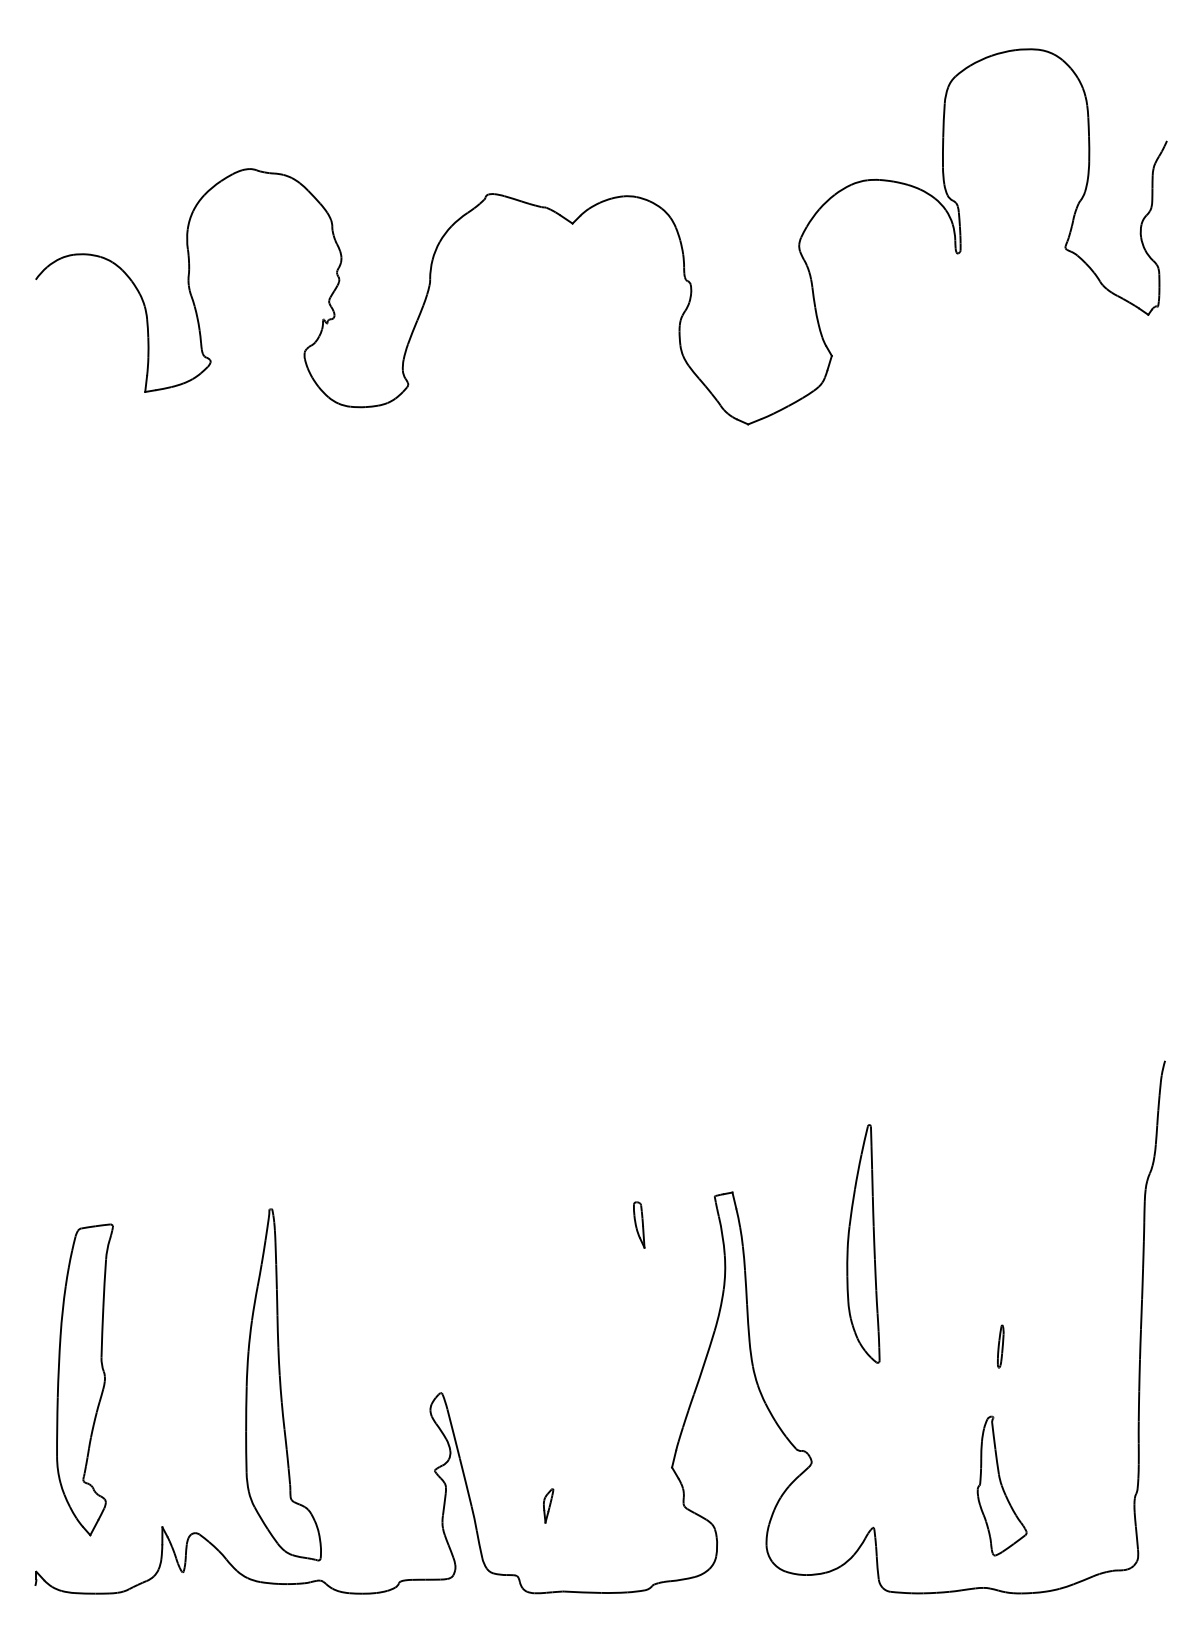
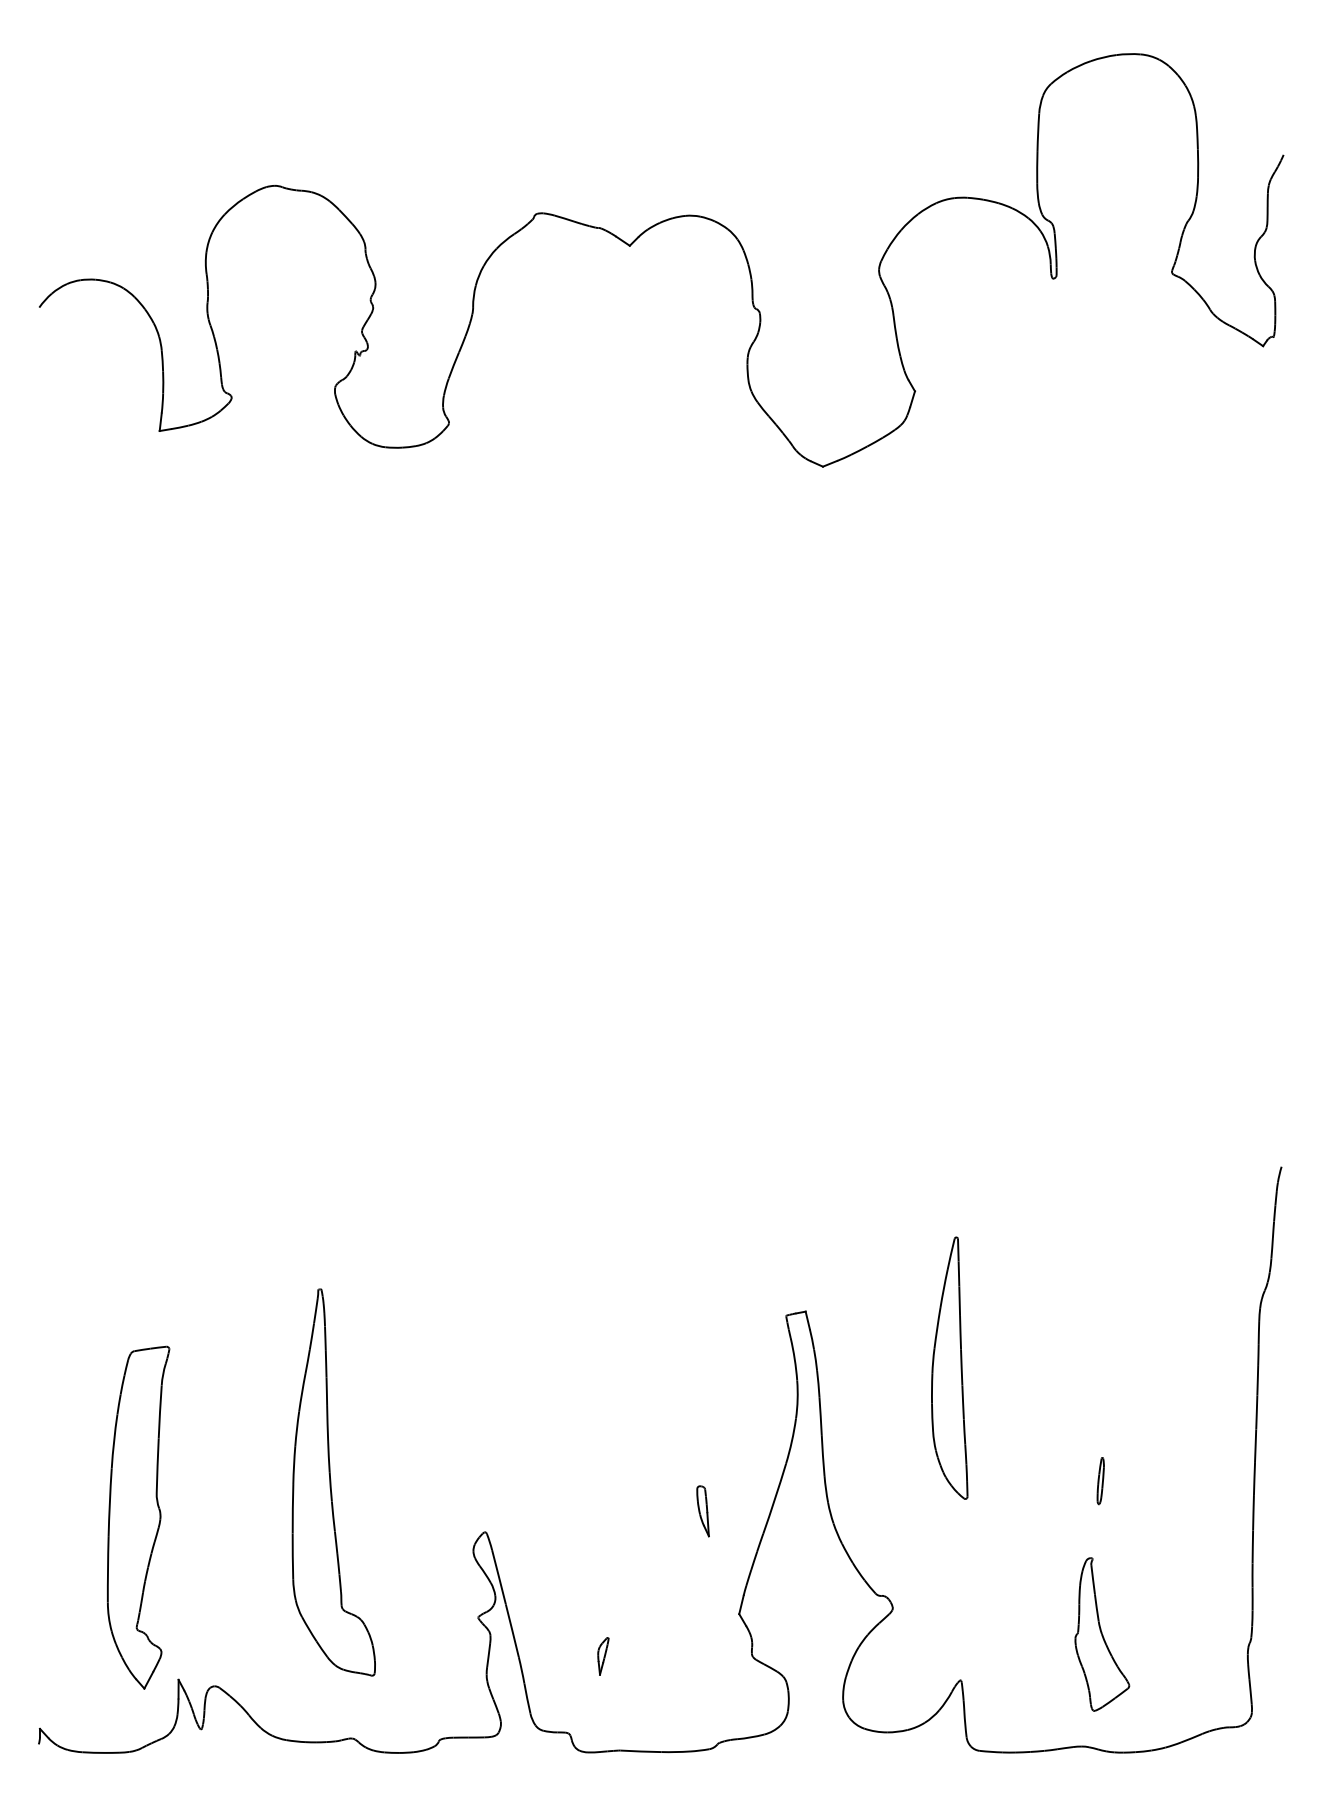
part: (639, 1224) -> (703, 1510), moved
part: (84, 1379) -> (137, 1517), moved
part: (283, 1384) -> (333, 1482), moved

